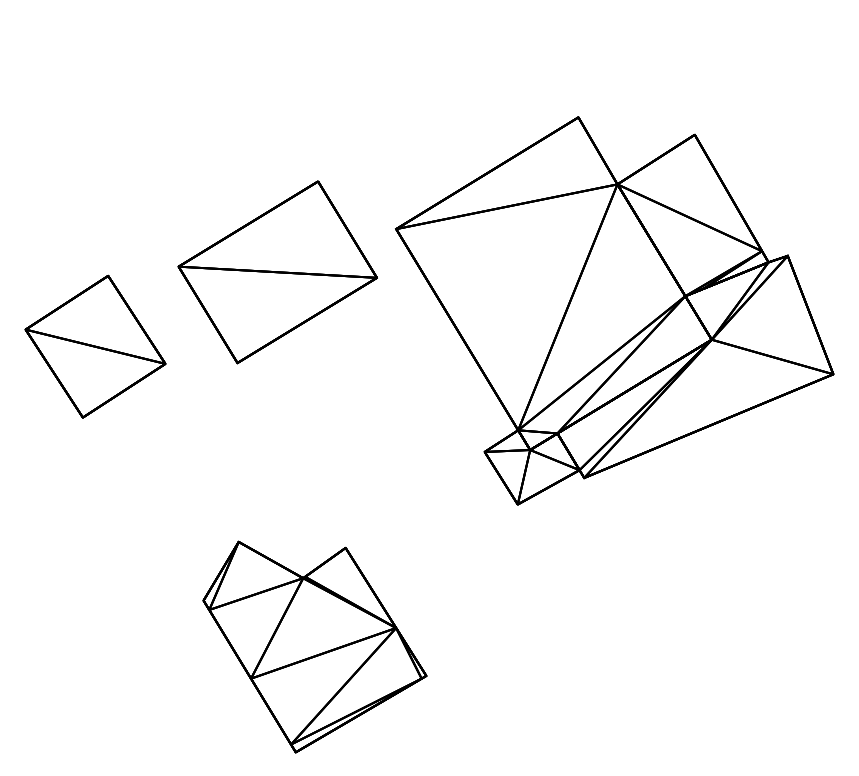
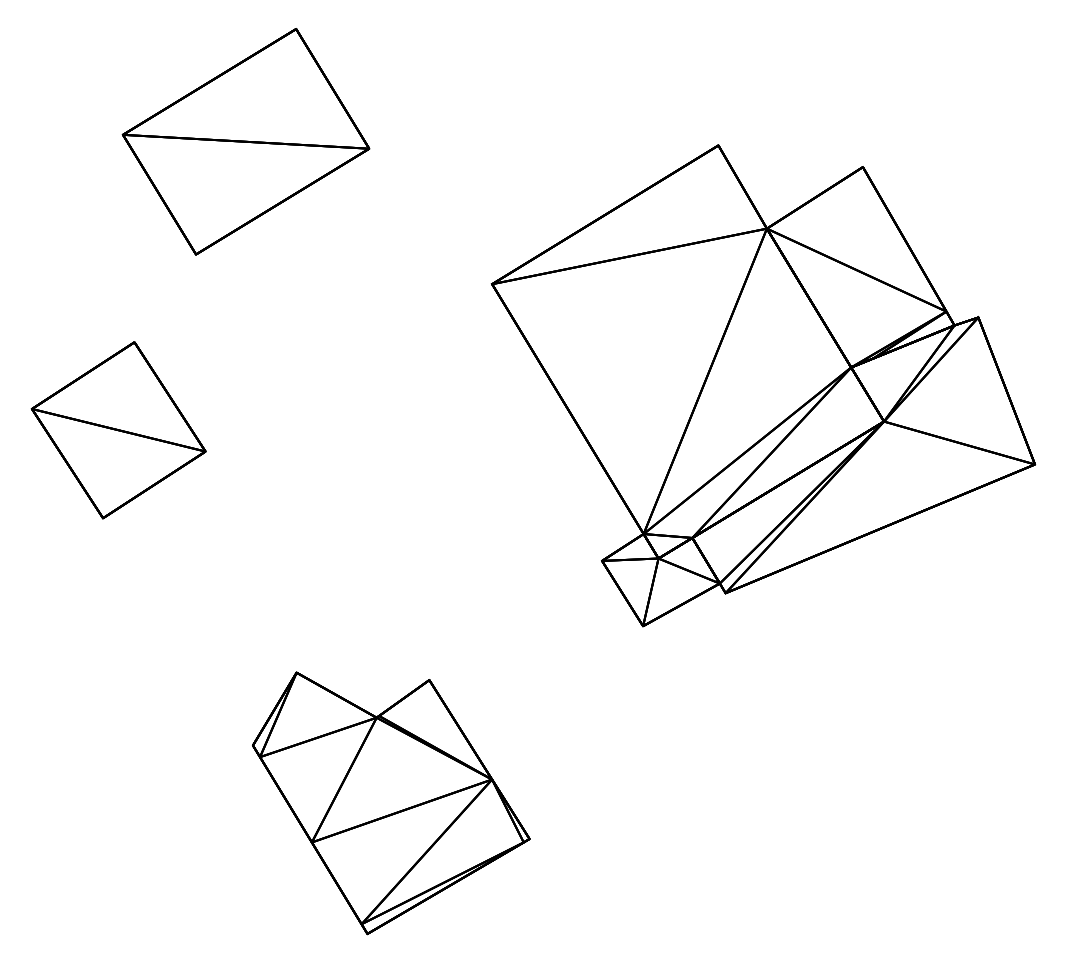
part: (277, 272) -> (245, 141), moved

